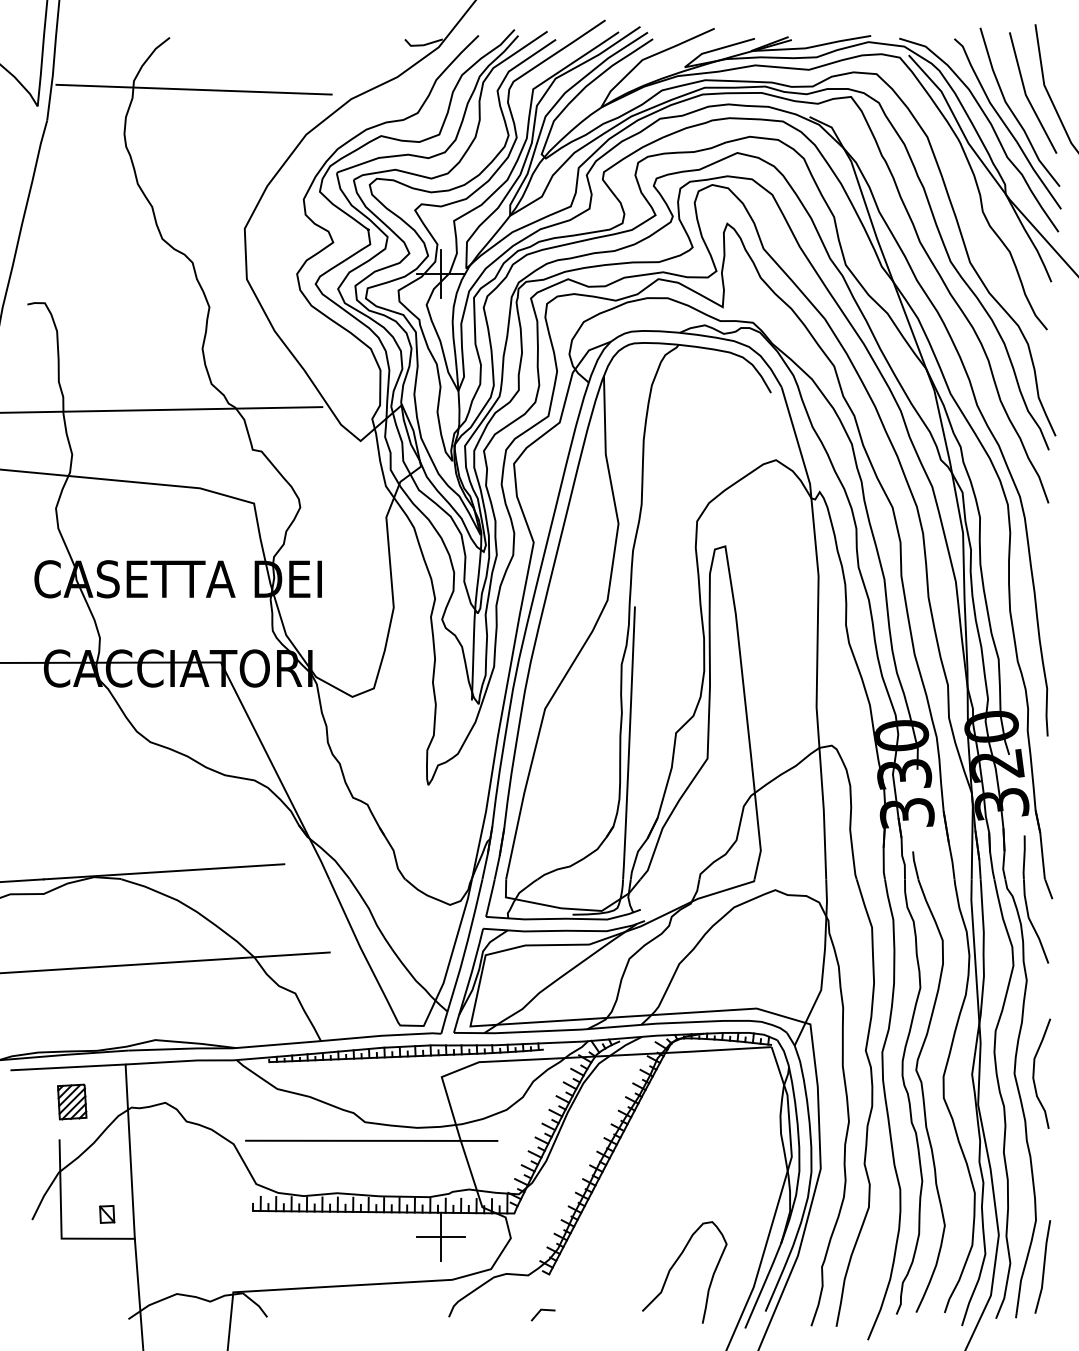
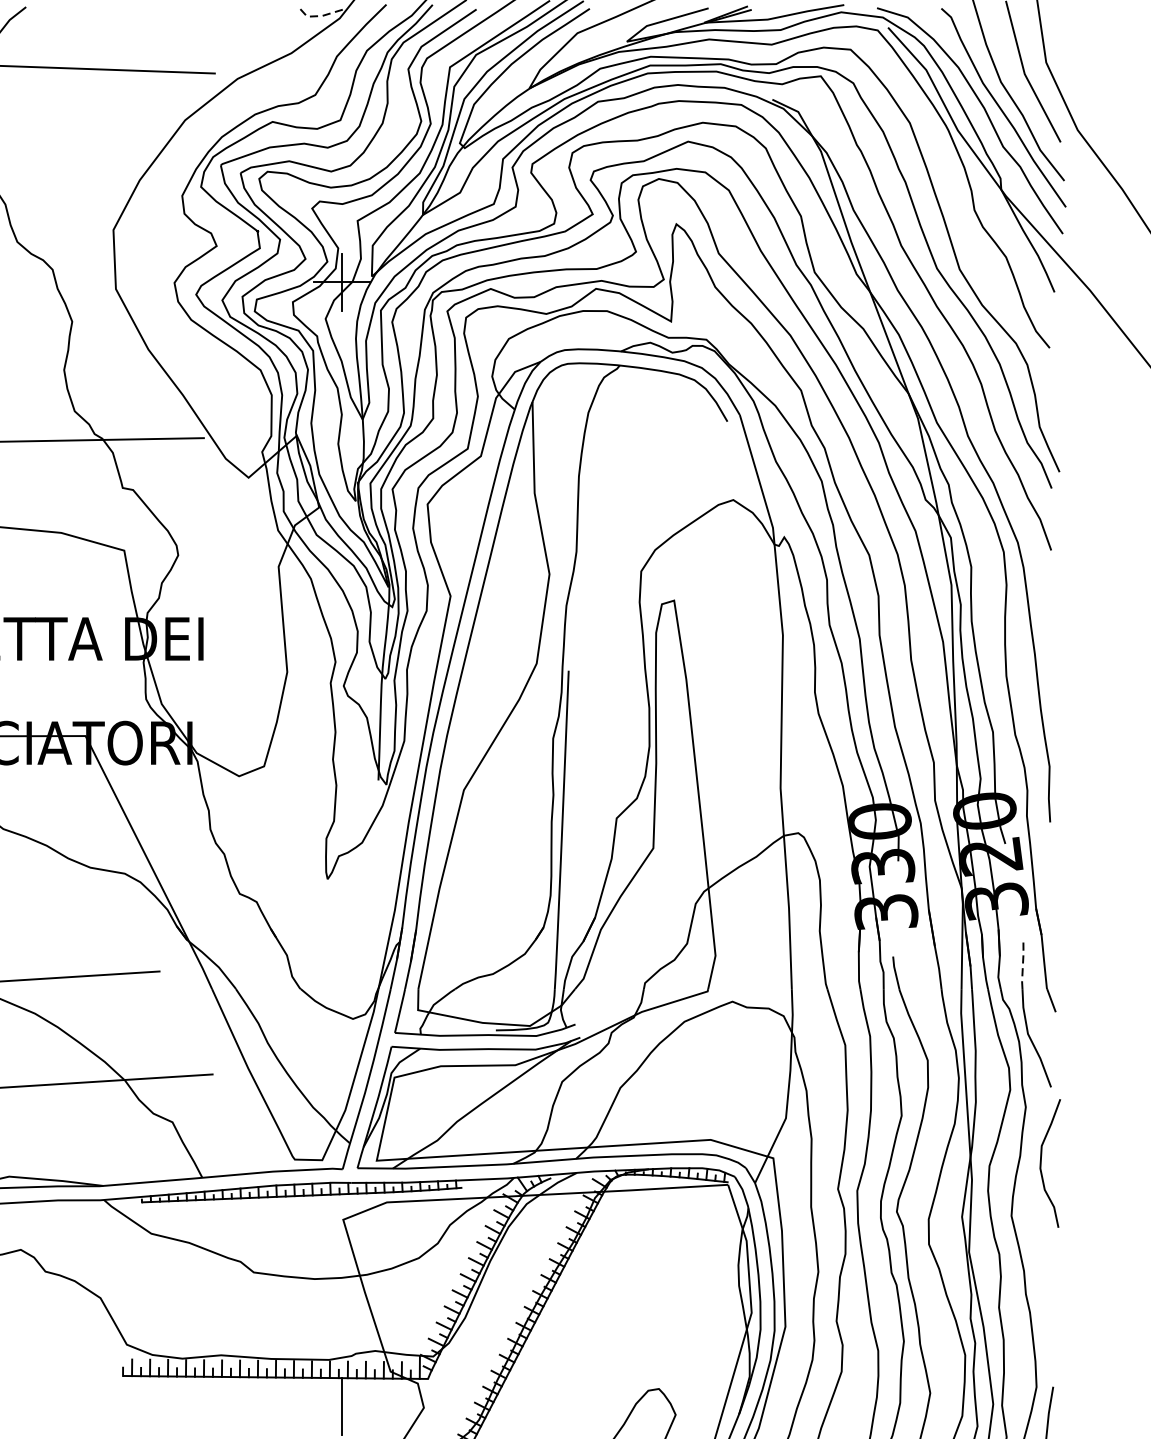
line: (423, 45) -> (321, 16), solid -> dashed
line: (1024, 857) -> (1023, 963), solid -> dashed
curve: (1034, 1073) -> (1041, 1163), moved
line: (371, 1140) -> (261, 1293), removed
line: (440, 1237) -> (341, 1406), removed

